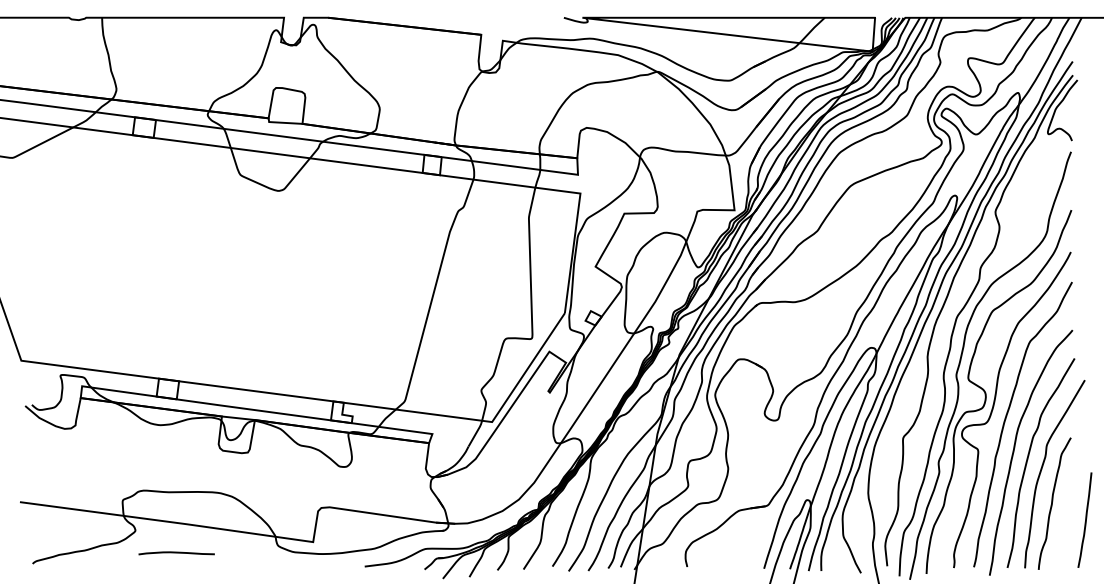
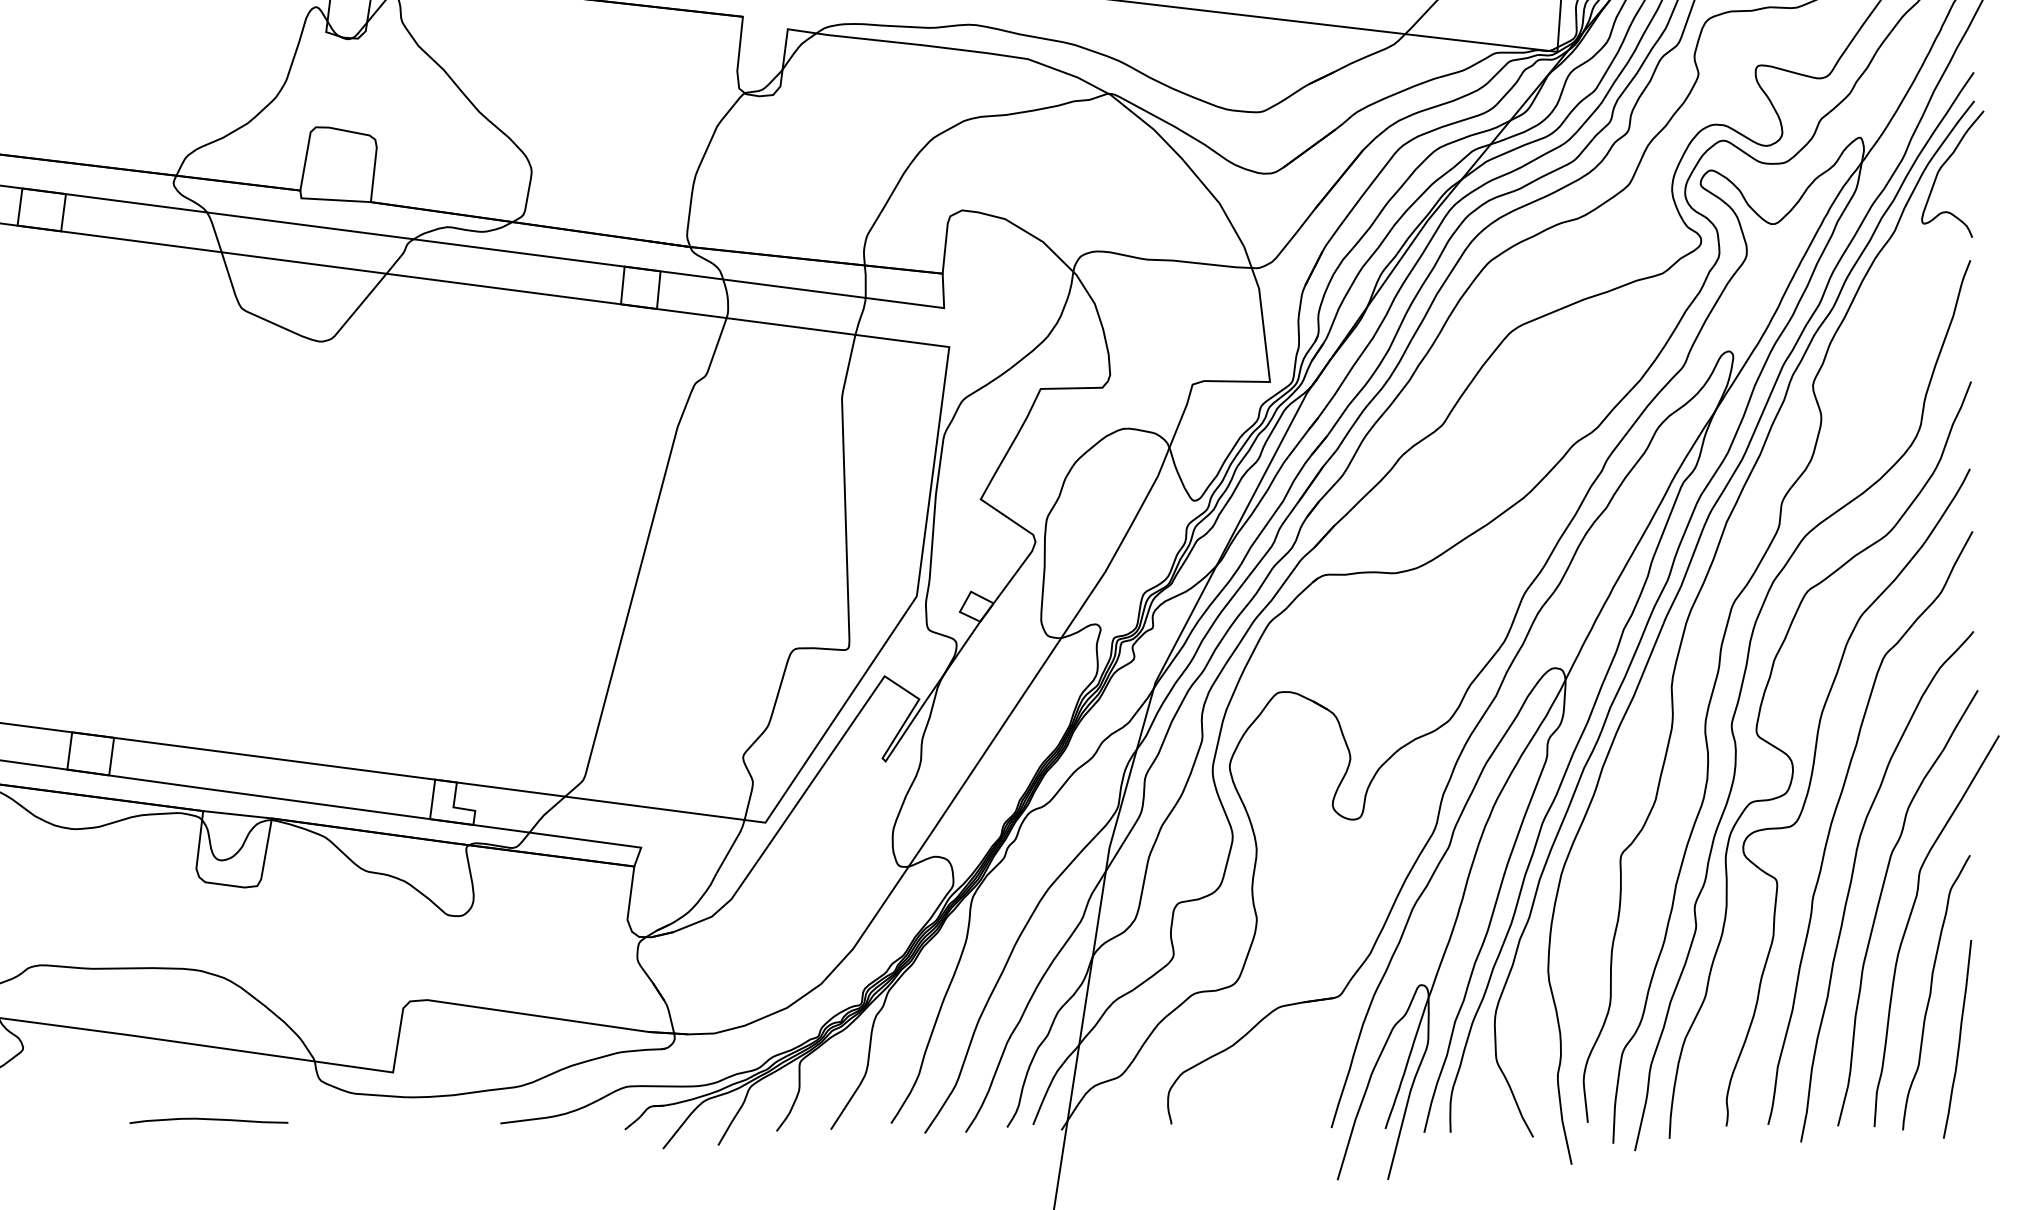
curve: (1085, 519) -> (1958, 1037), moved
curve: (176, 553) -> (208, 1121), moved

